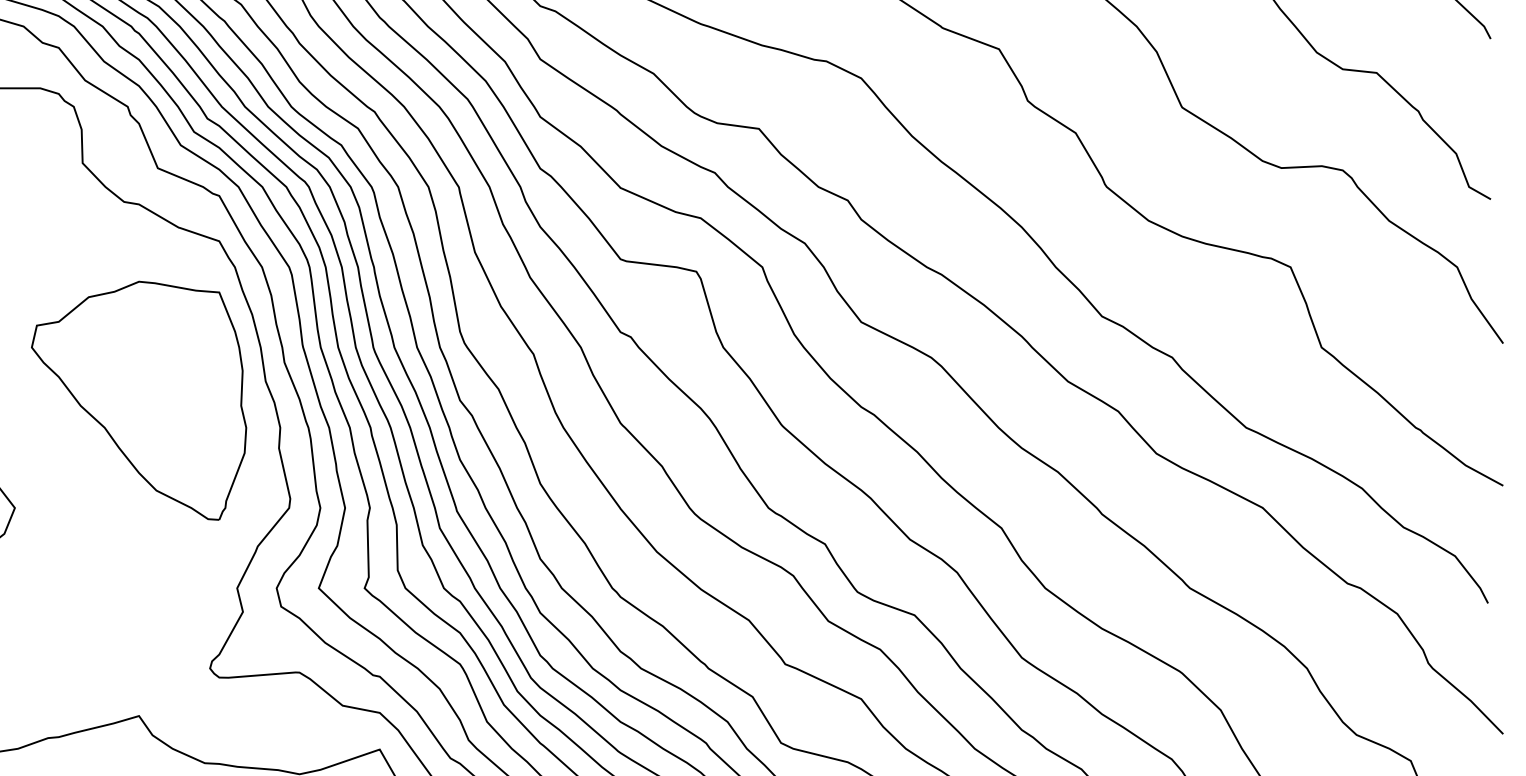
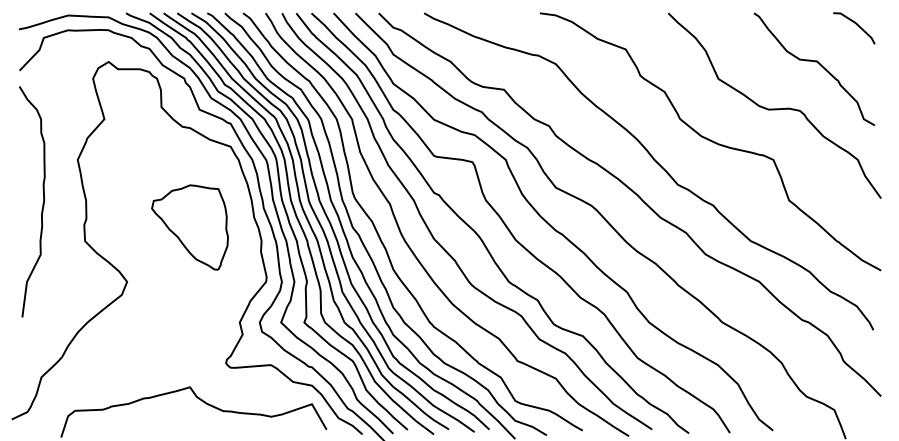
part: (137, 400) -> (189, 227), size x0.7

